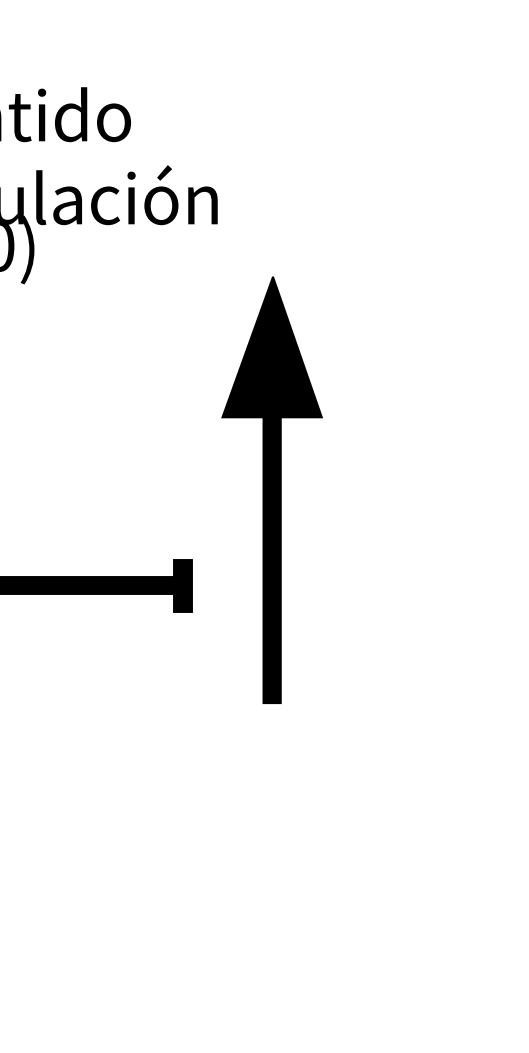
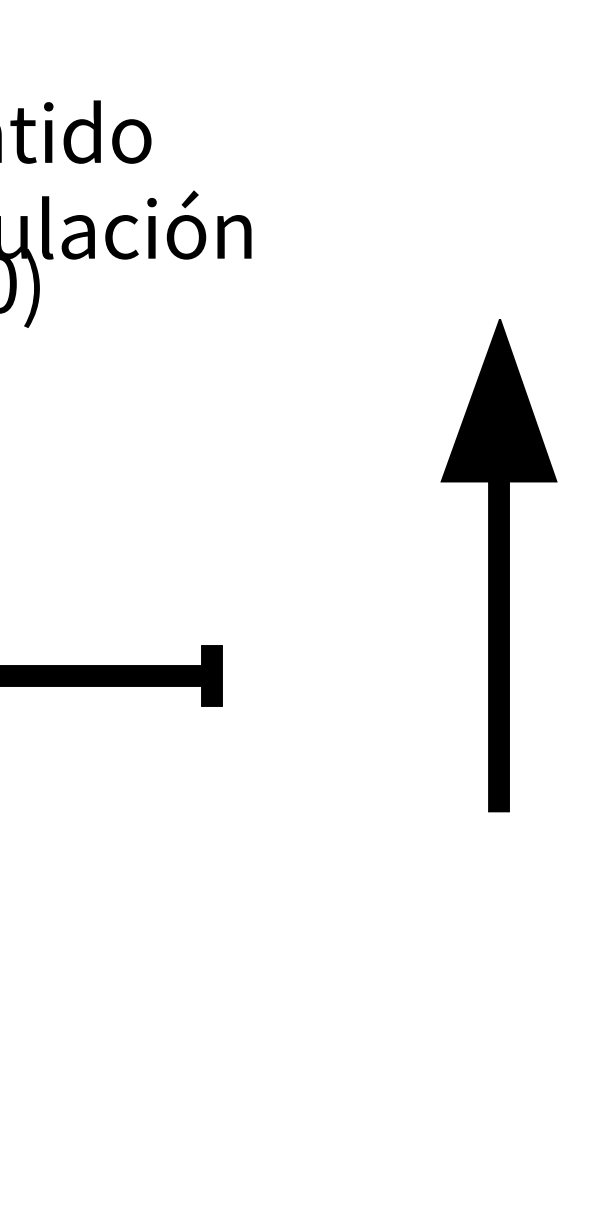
part: (271, 489) -> (498, 564), moved

